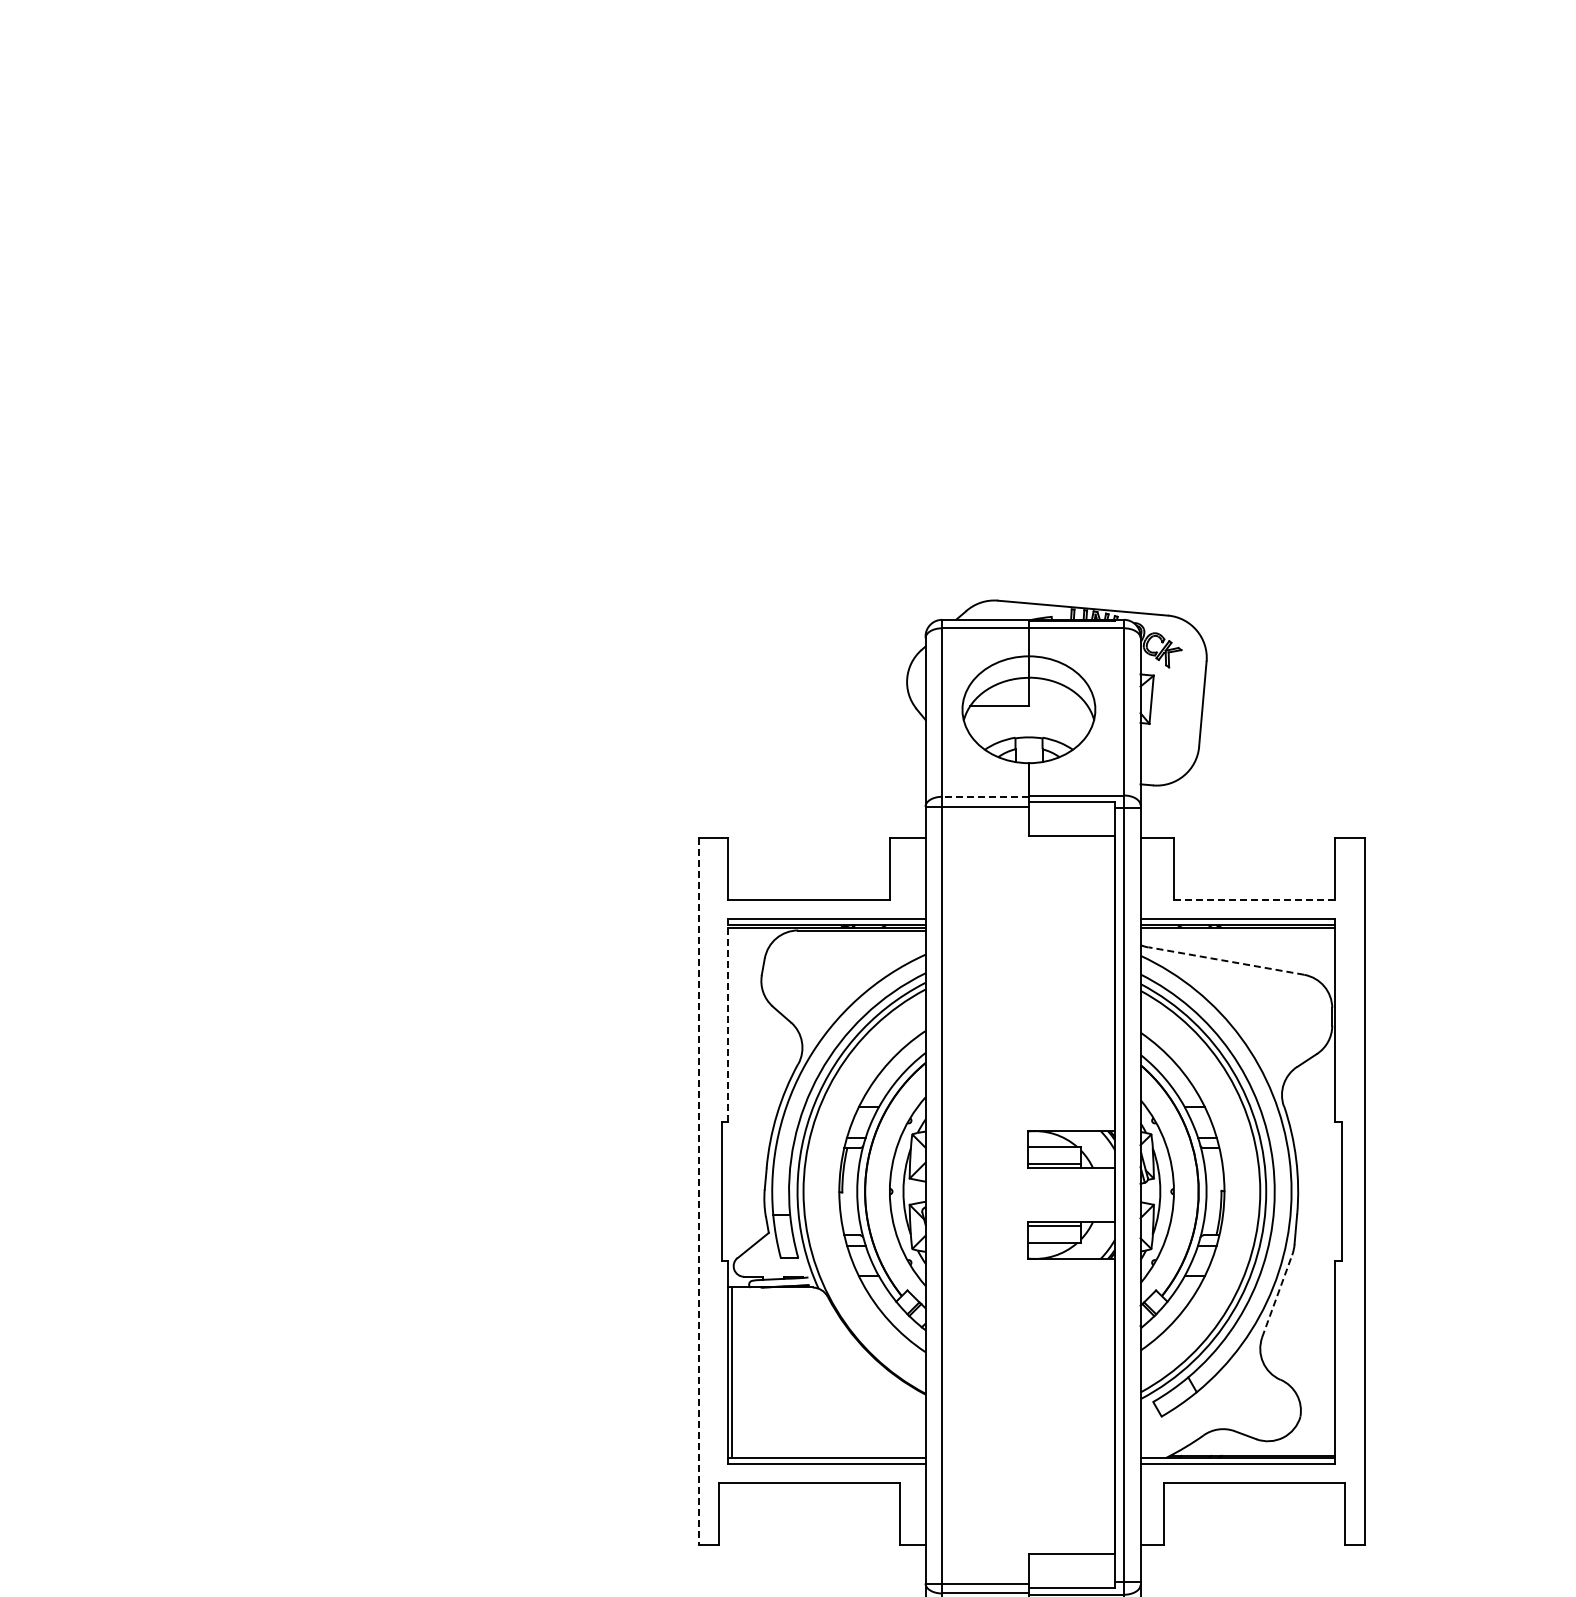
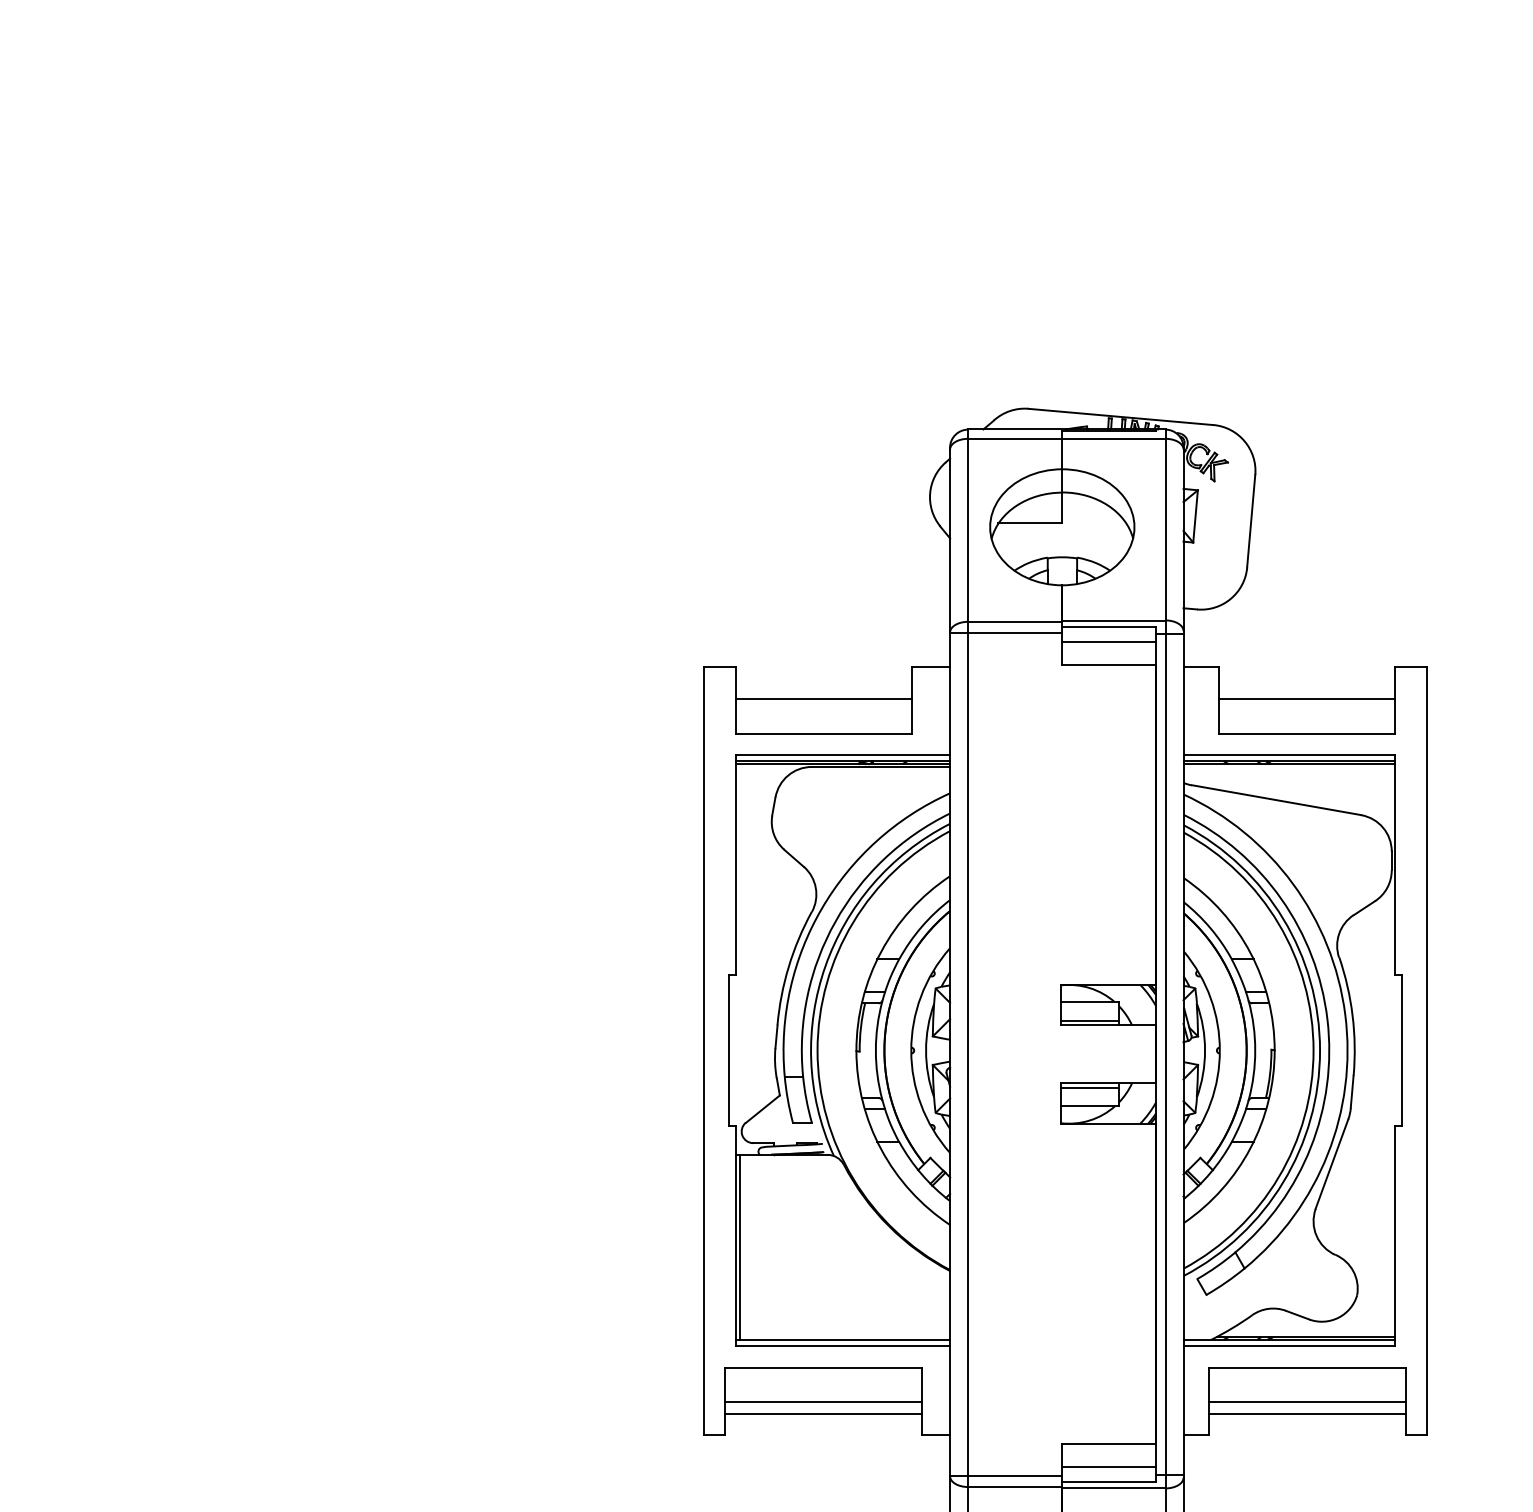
line: (985, 796) -> (1015, 621), dashed -> solid
line: (1071, 815) -> (1108, 642), added
line: (809, 867) -> (824, 698), added
line: (1254, 867) -> (1307, 698), added
line: (1254, 899) -> (1307, 733), dashed -> solid
line: (1225, 960) -> (1275, 799), dashed -> solid
line: (728, 1020) -> (736, 864), dashed -> solid
line: (698, 1191) -> (703, 1050), dashed -> solid
line: (1277, 1296) -> (1332, 1164), dashed -> solid
line: (808, 1515) -> (822, 1402), added
line: (1254, 1515) -> (1307, 1402), added
line: (808, 1526) -> (822, 1414), added
line: (1254, 1526) -> (1307, 1414), added
line: (1071, 1575) -> (1108, 1467), added

